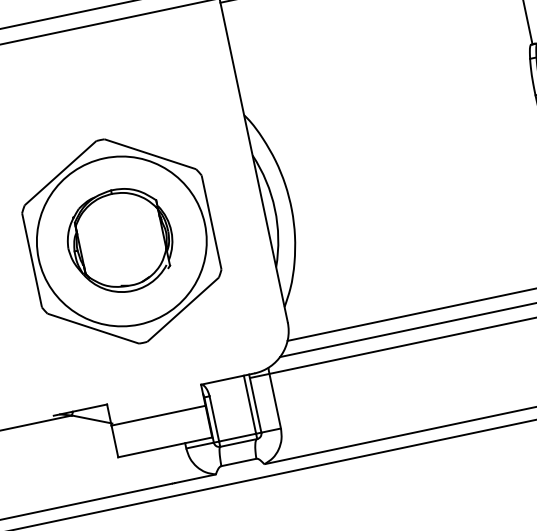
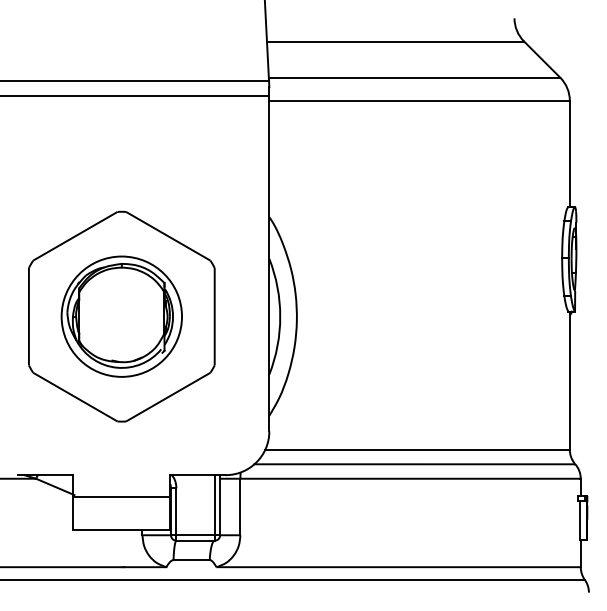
circle: (121, 241) -> (121, 316), size x0.7

